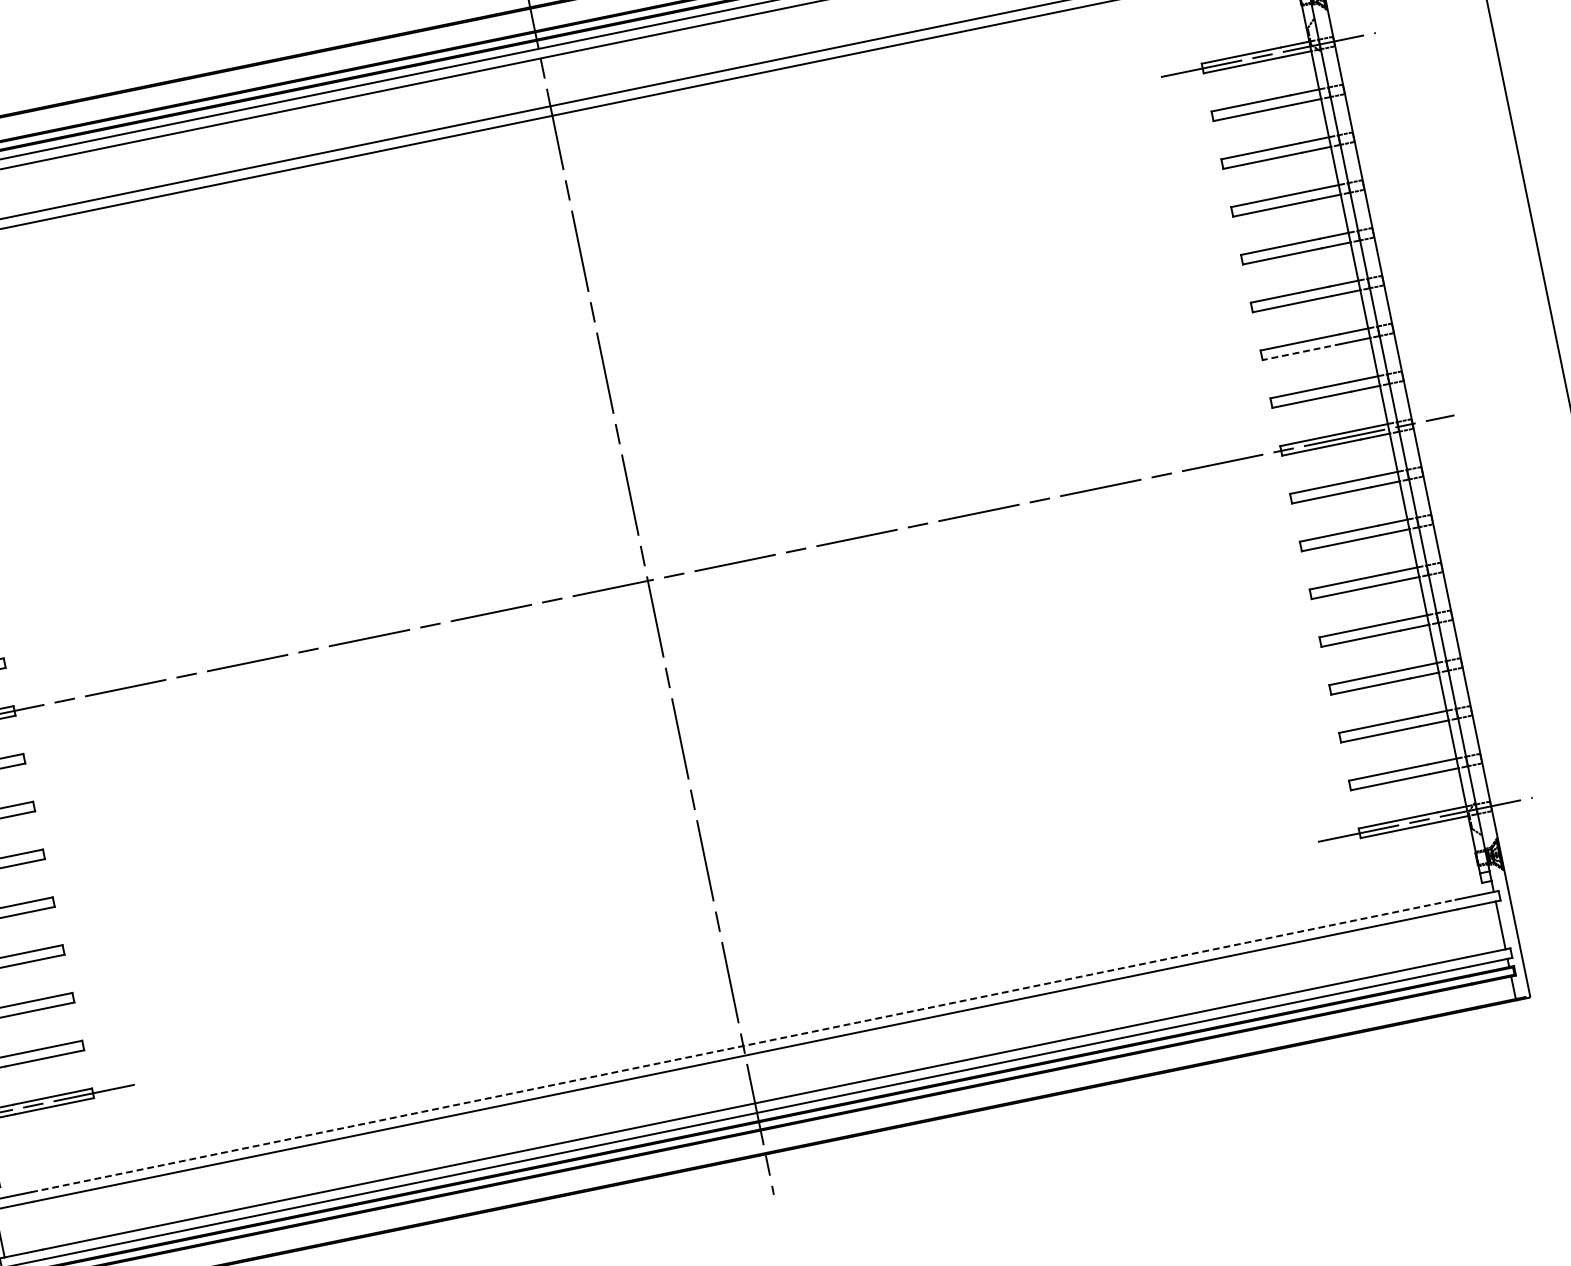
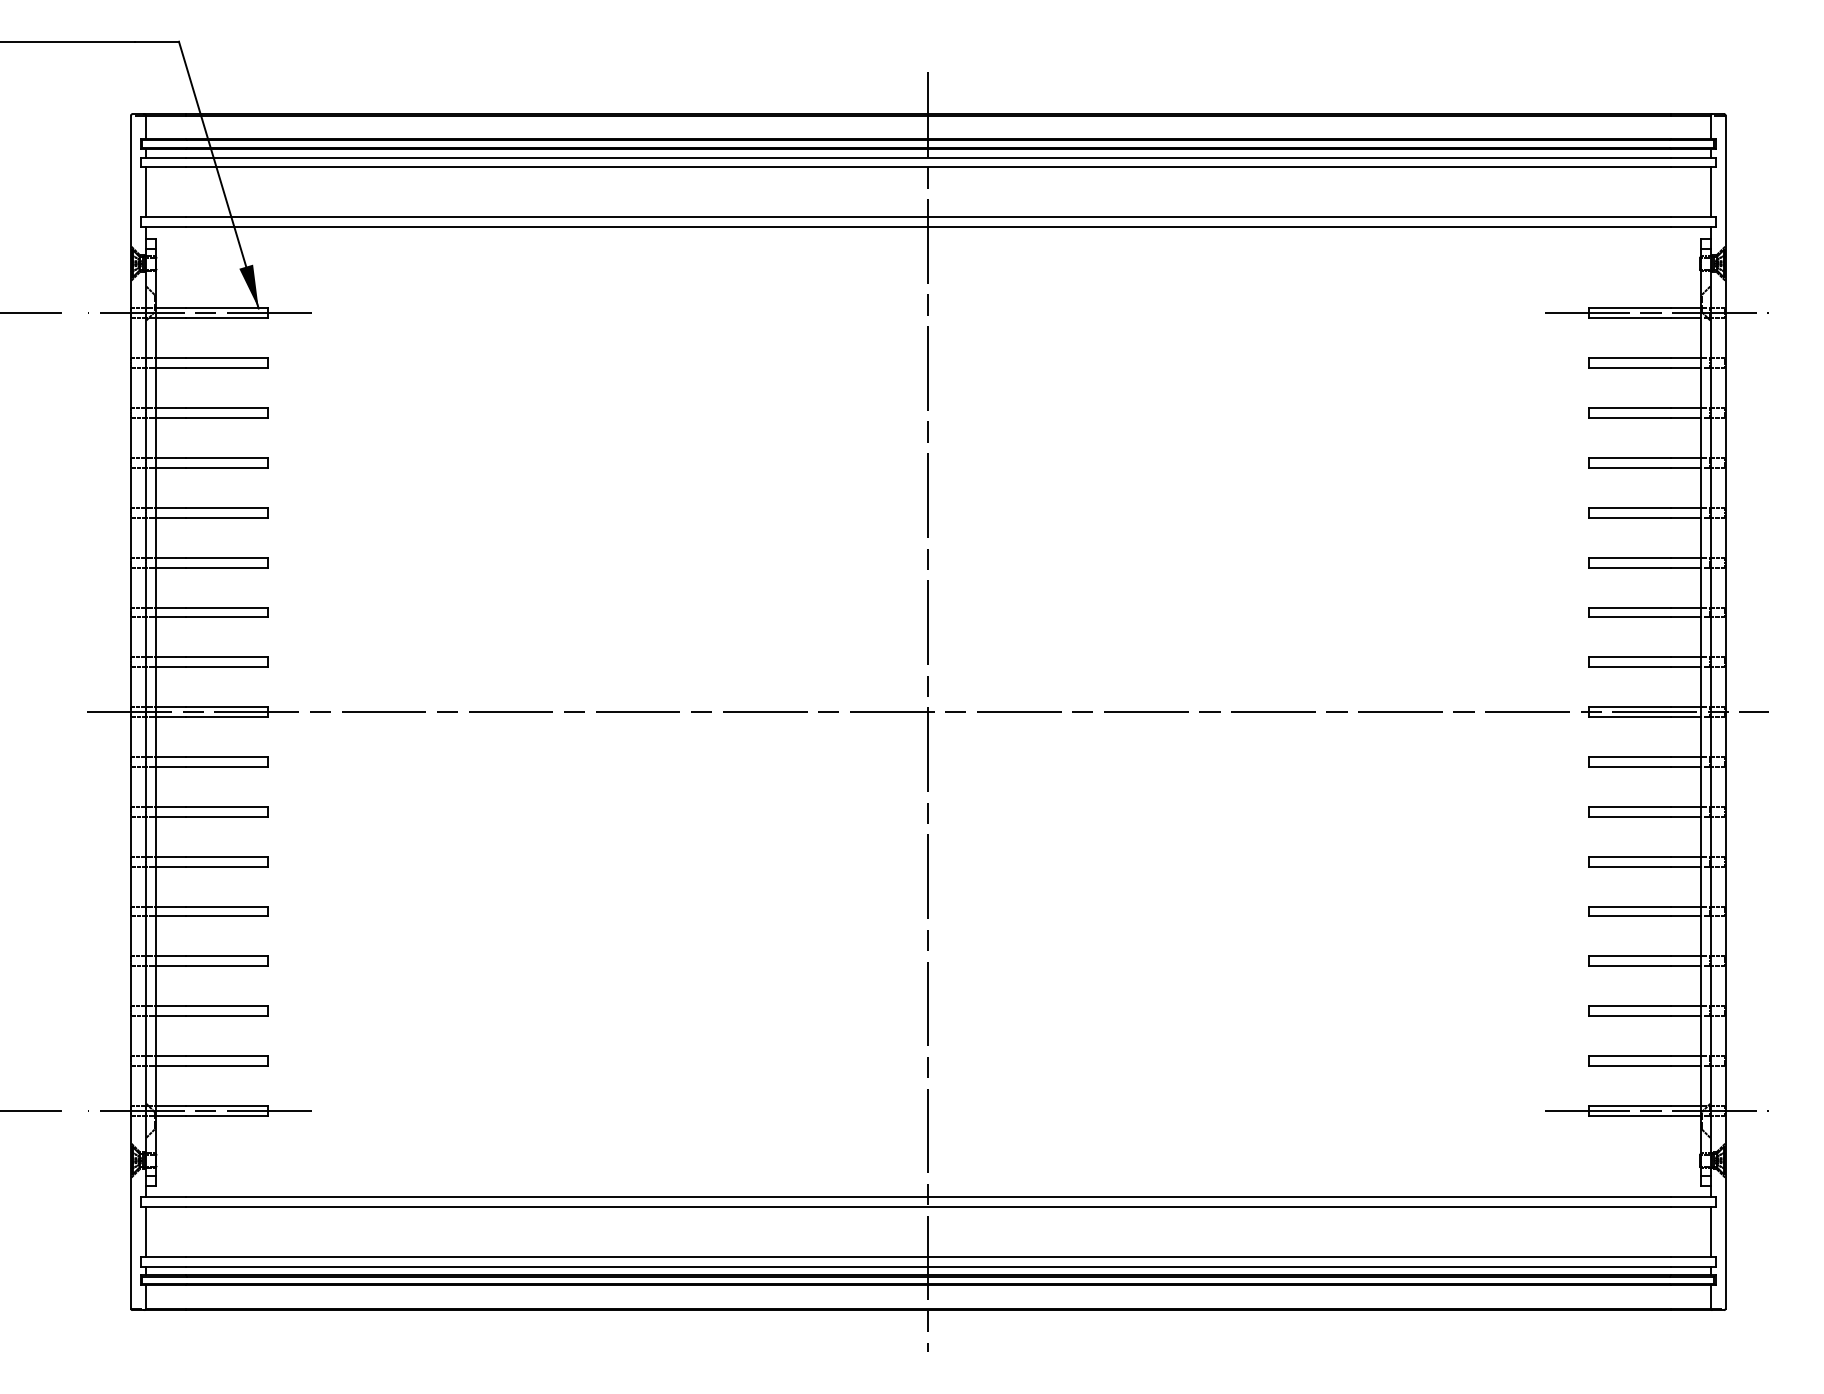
line: (1301, 352) -> (1629, 617), dashed -> solid
line: (743, 1046) -> (928, 1197), dashed -> solid

